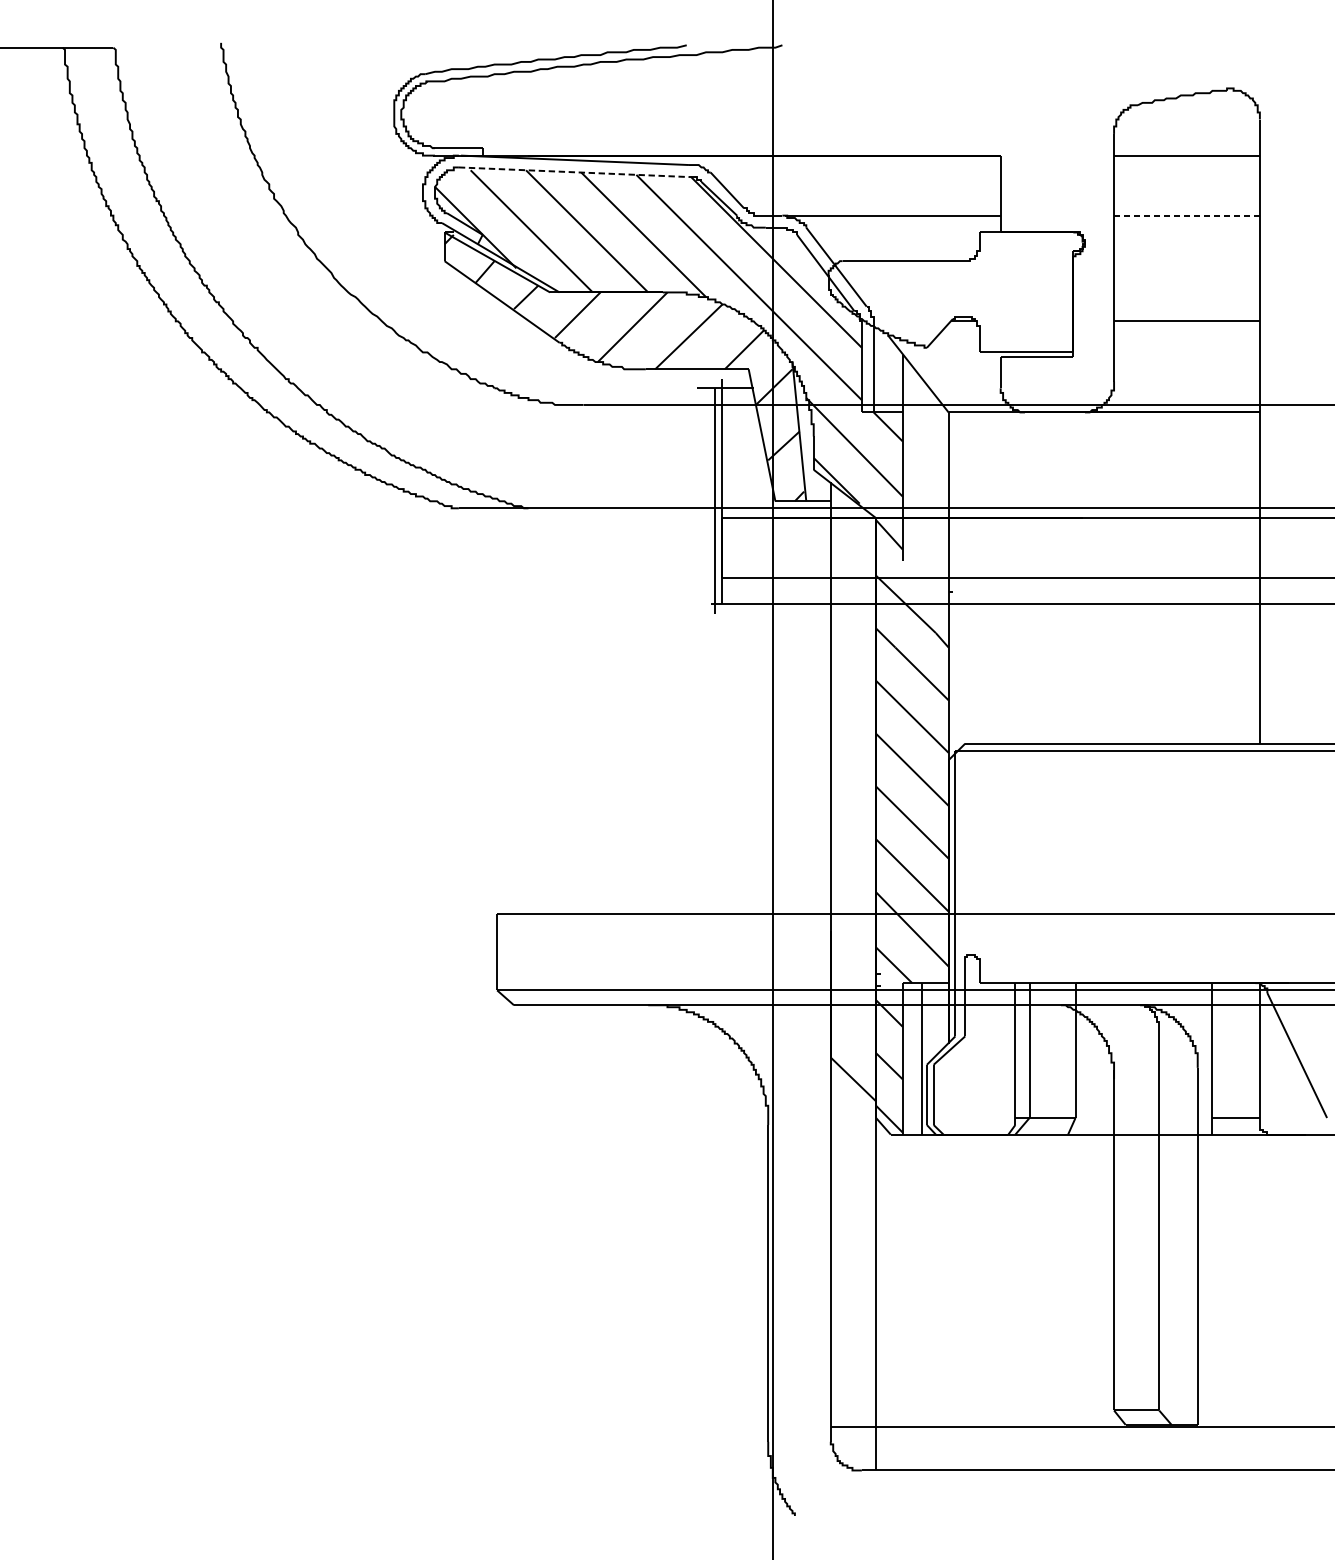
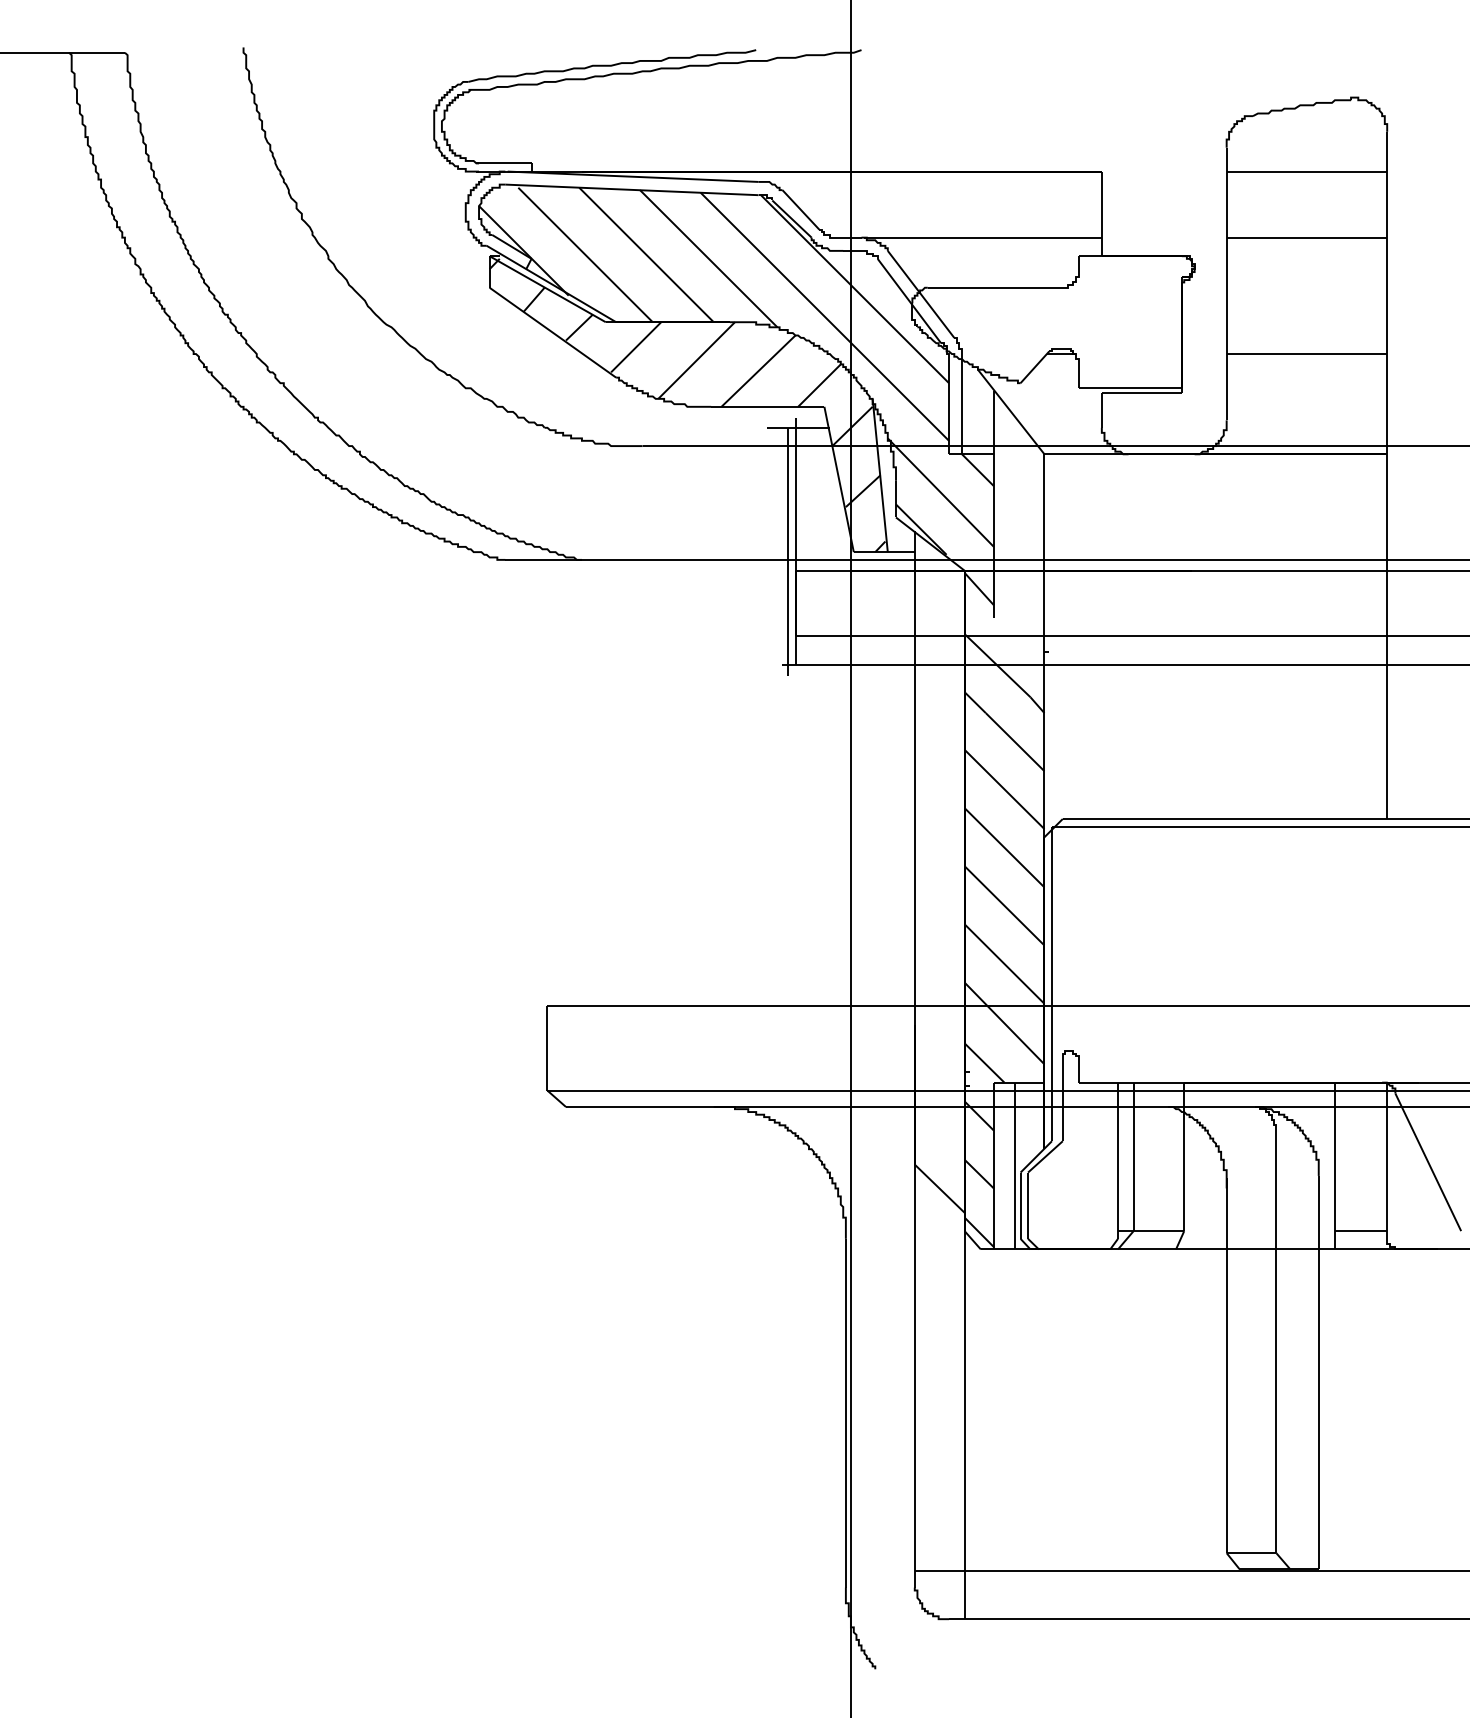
line: (573, 171) -> (631, 189), dashed -> solid
line: (1187, 215) -> (1307, 237), dashed -> solid

